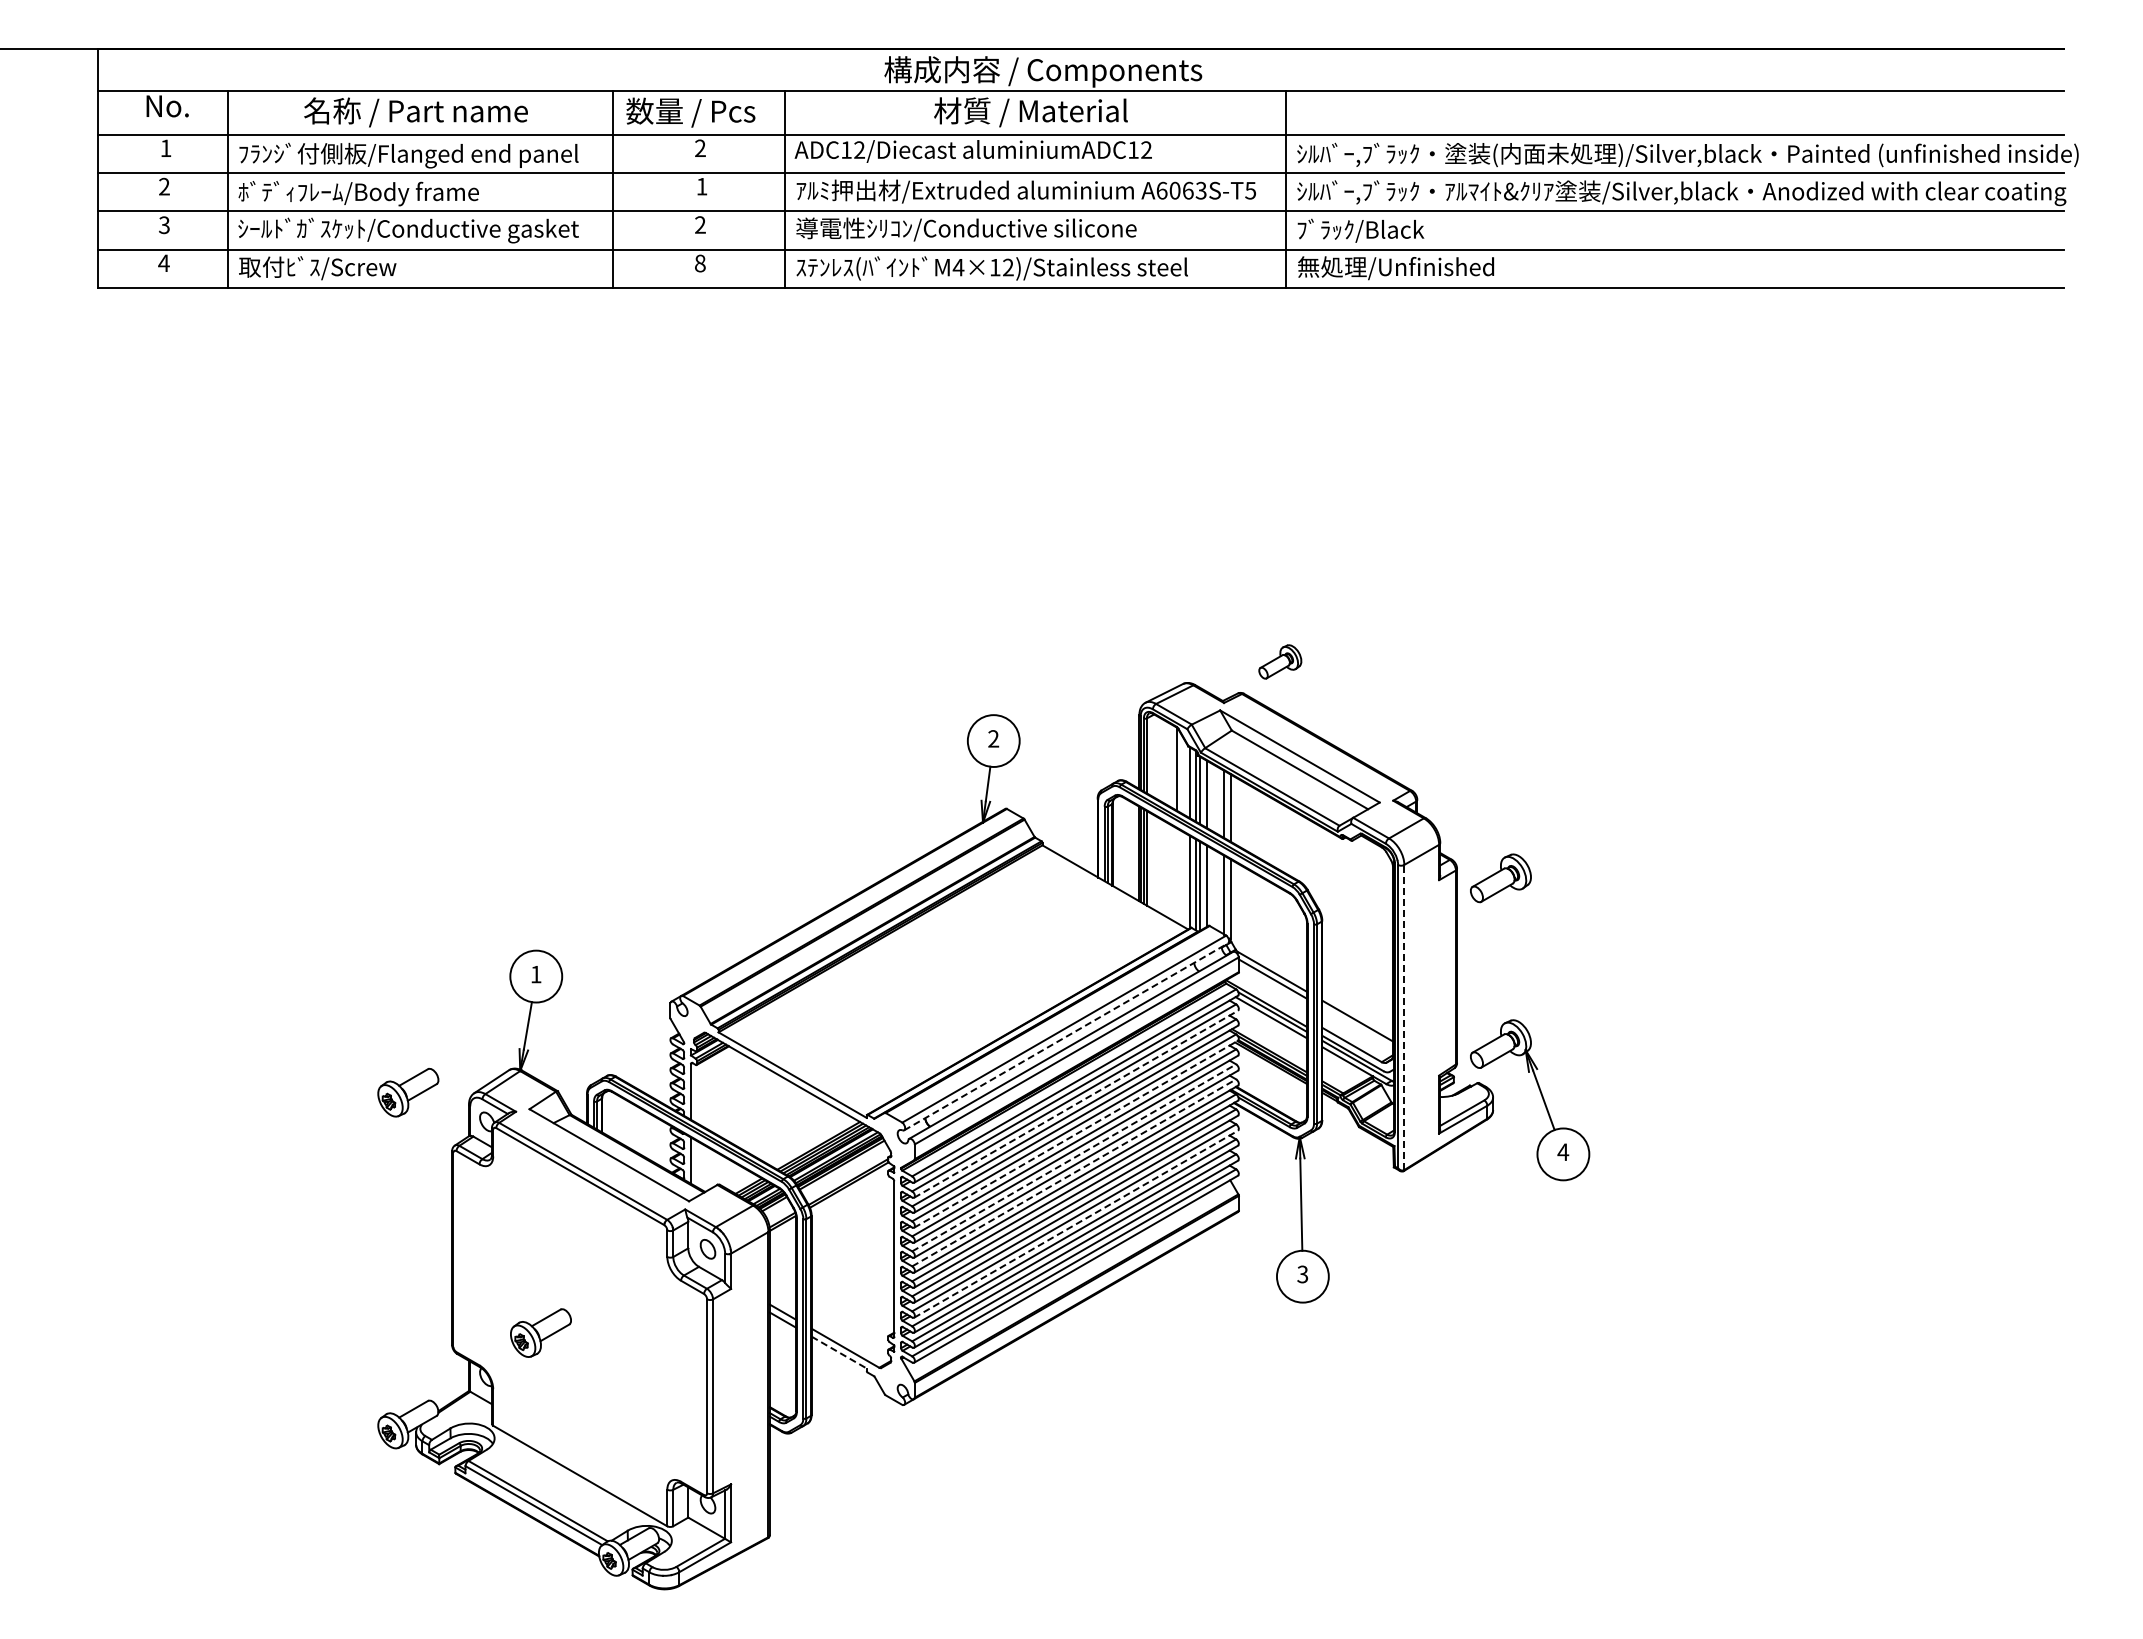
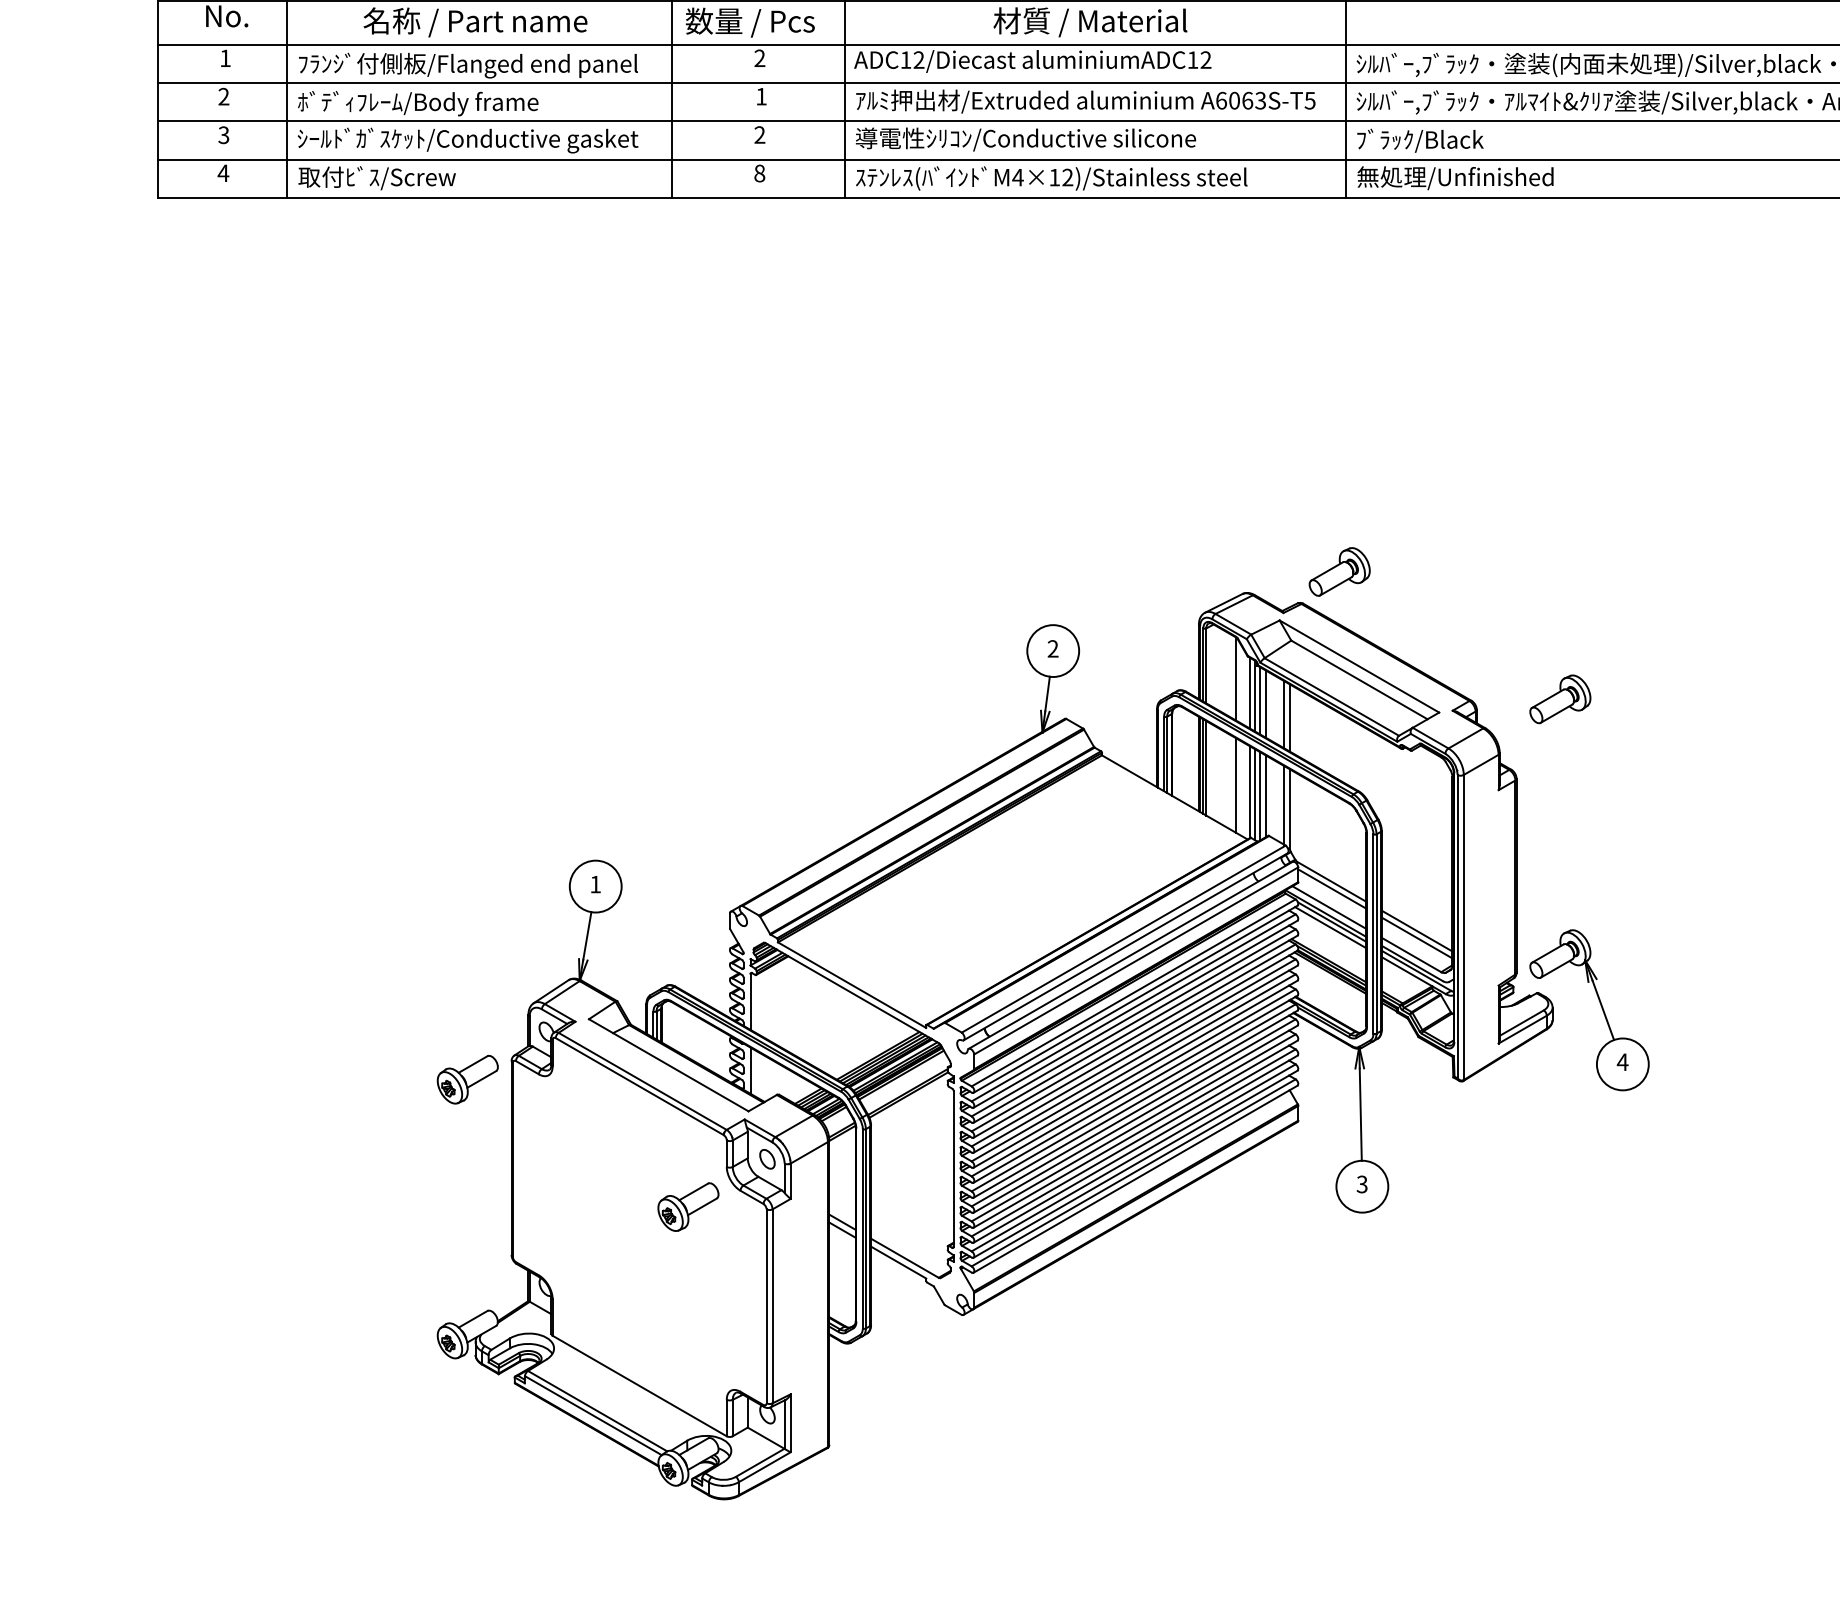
part: (1280, 661) -> (1339, 571), size x1.43
line: (1176, 875) -> (1235, 785), added
part: (1500, 878) -> (1559, 699), moved
line: (1269, 997) -> (1328, 907), added
line: (1404, 1017) -> (1463, 927), dashed -> solid
line: (1357, 1027) -> (1416, 937), added
line: (1066, 1036) -> (1125, 946), dashed -> solid
part: (408, 1092) -> (467, 1079), moved
line: (1076, 1104) -> (1135, 1014), dashed -> solid
line: (1076, 1134) -> (1135, 1044), dashed -> solid
line: (1074, 1157) -> (1133, 1067), dashed -> solid
line: (1074, 1172) -> (1133, 1082), dashed -> solid
line: (1076, 1223) -> (1135, 1133), dashed -> solid
part: (540, 1332) -> (687, 1206), moved
line: (839, 1352) -> (898, 1262), dashed -> solid

